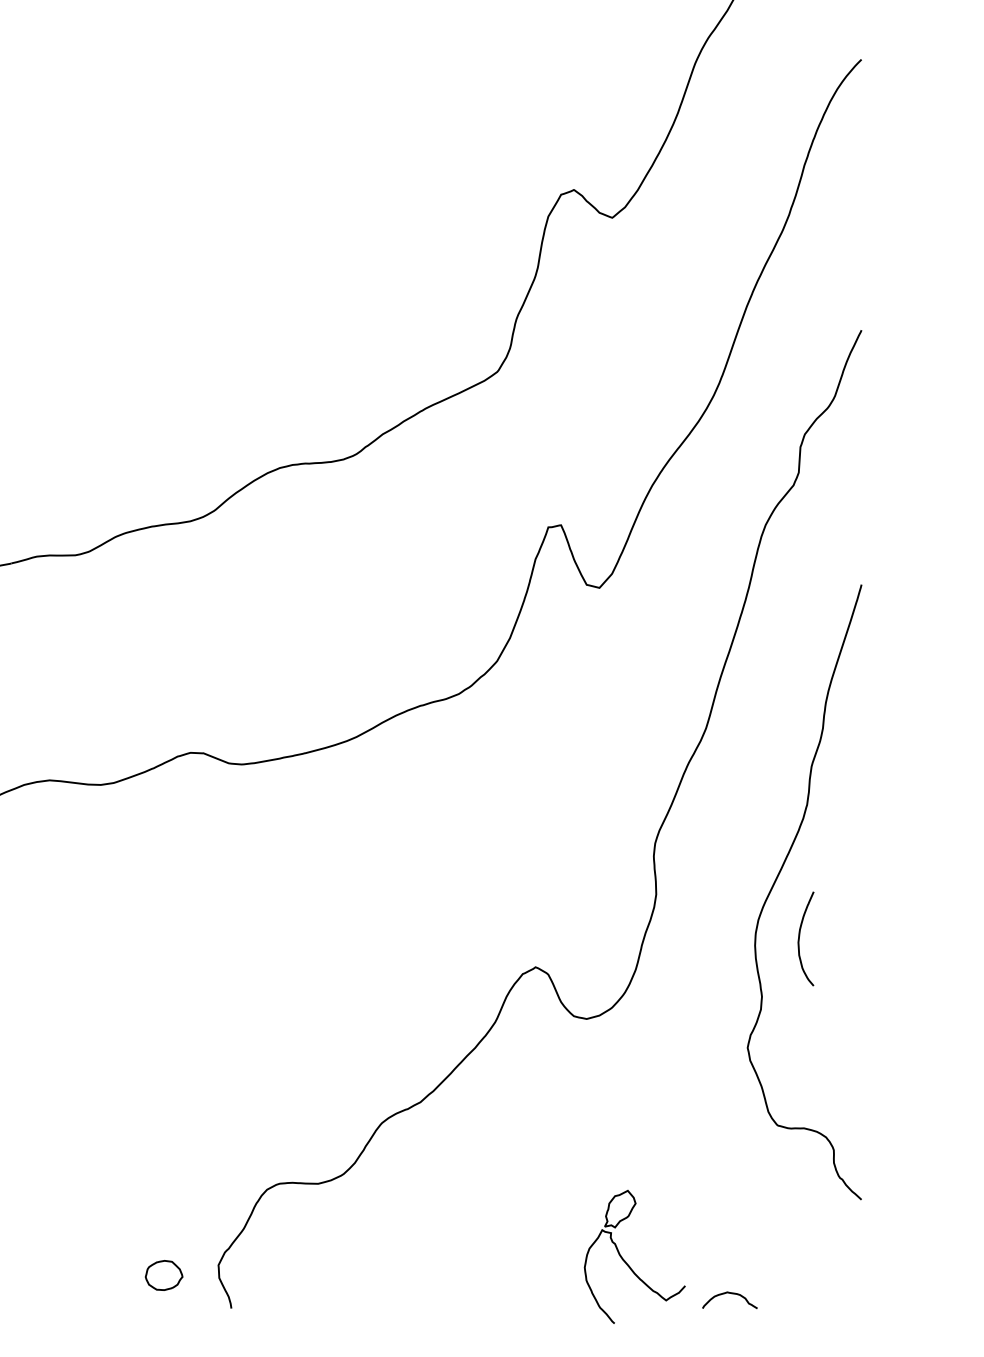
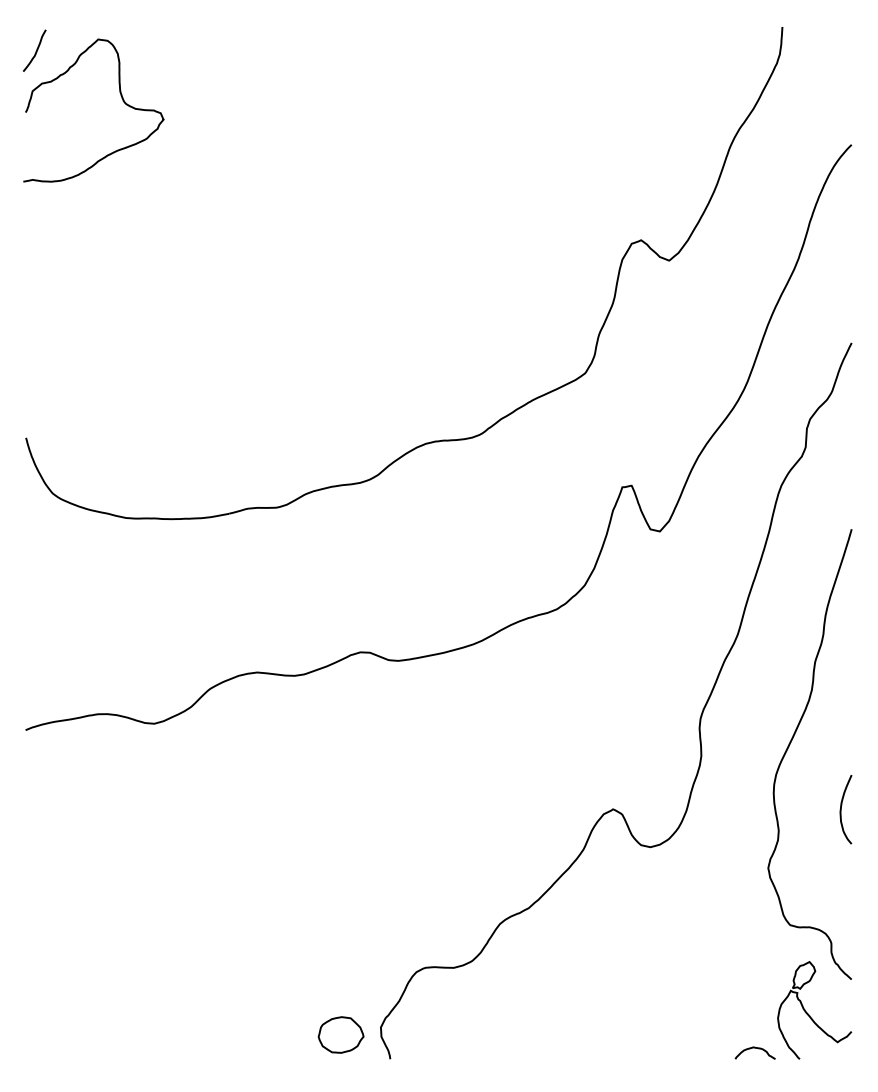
curve: (799, 938) -> (841, 809), moved
part: (627, 1262) -> (809, 1014), moved
part: (163, 1274) -> (340, 1034), size x1.67

